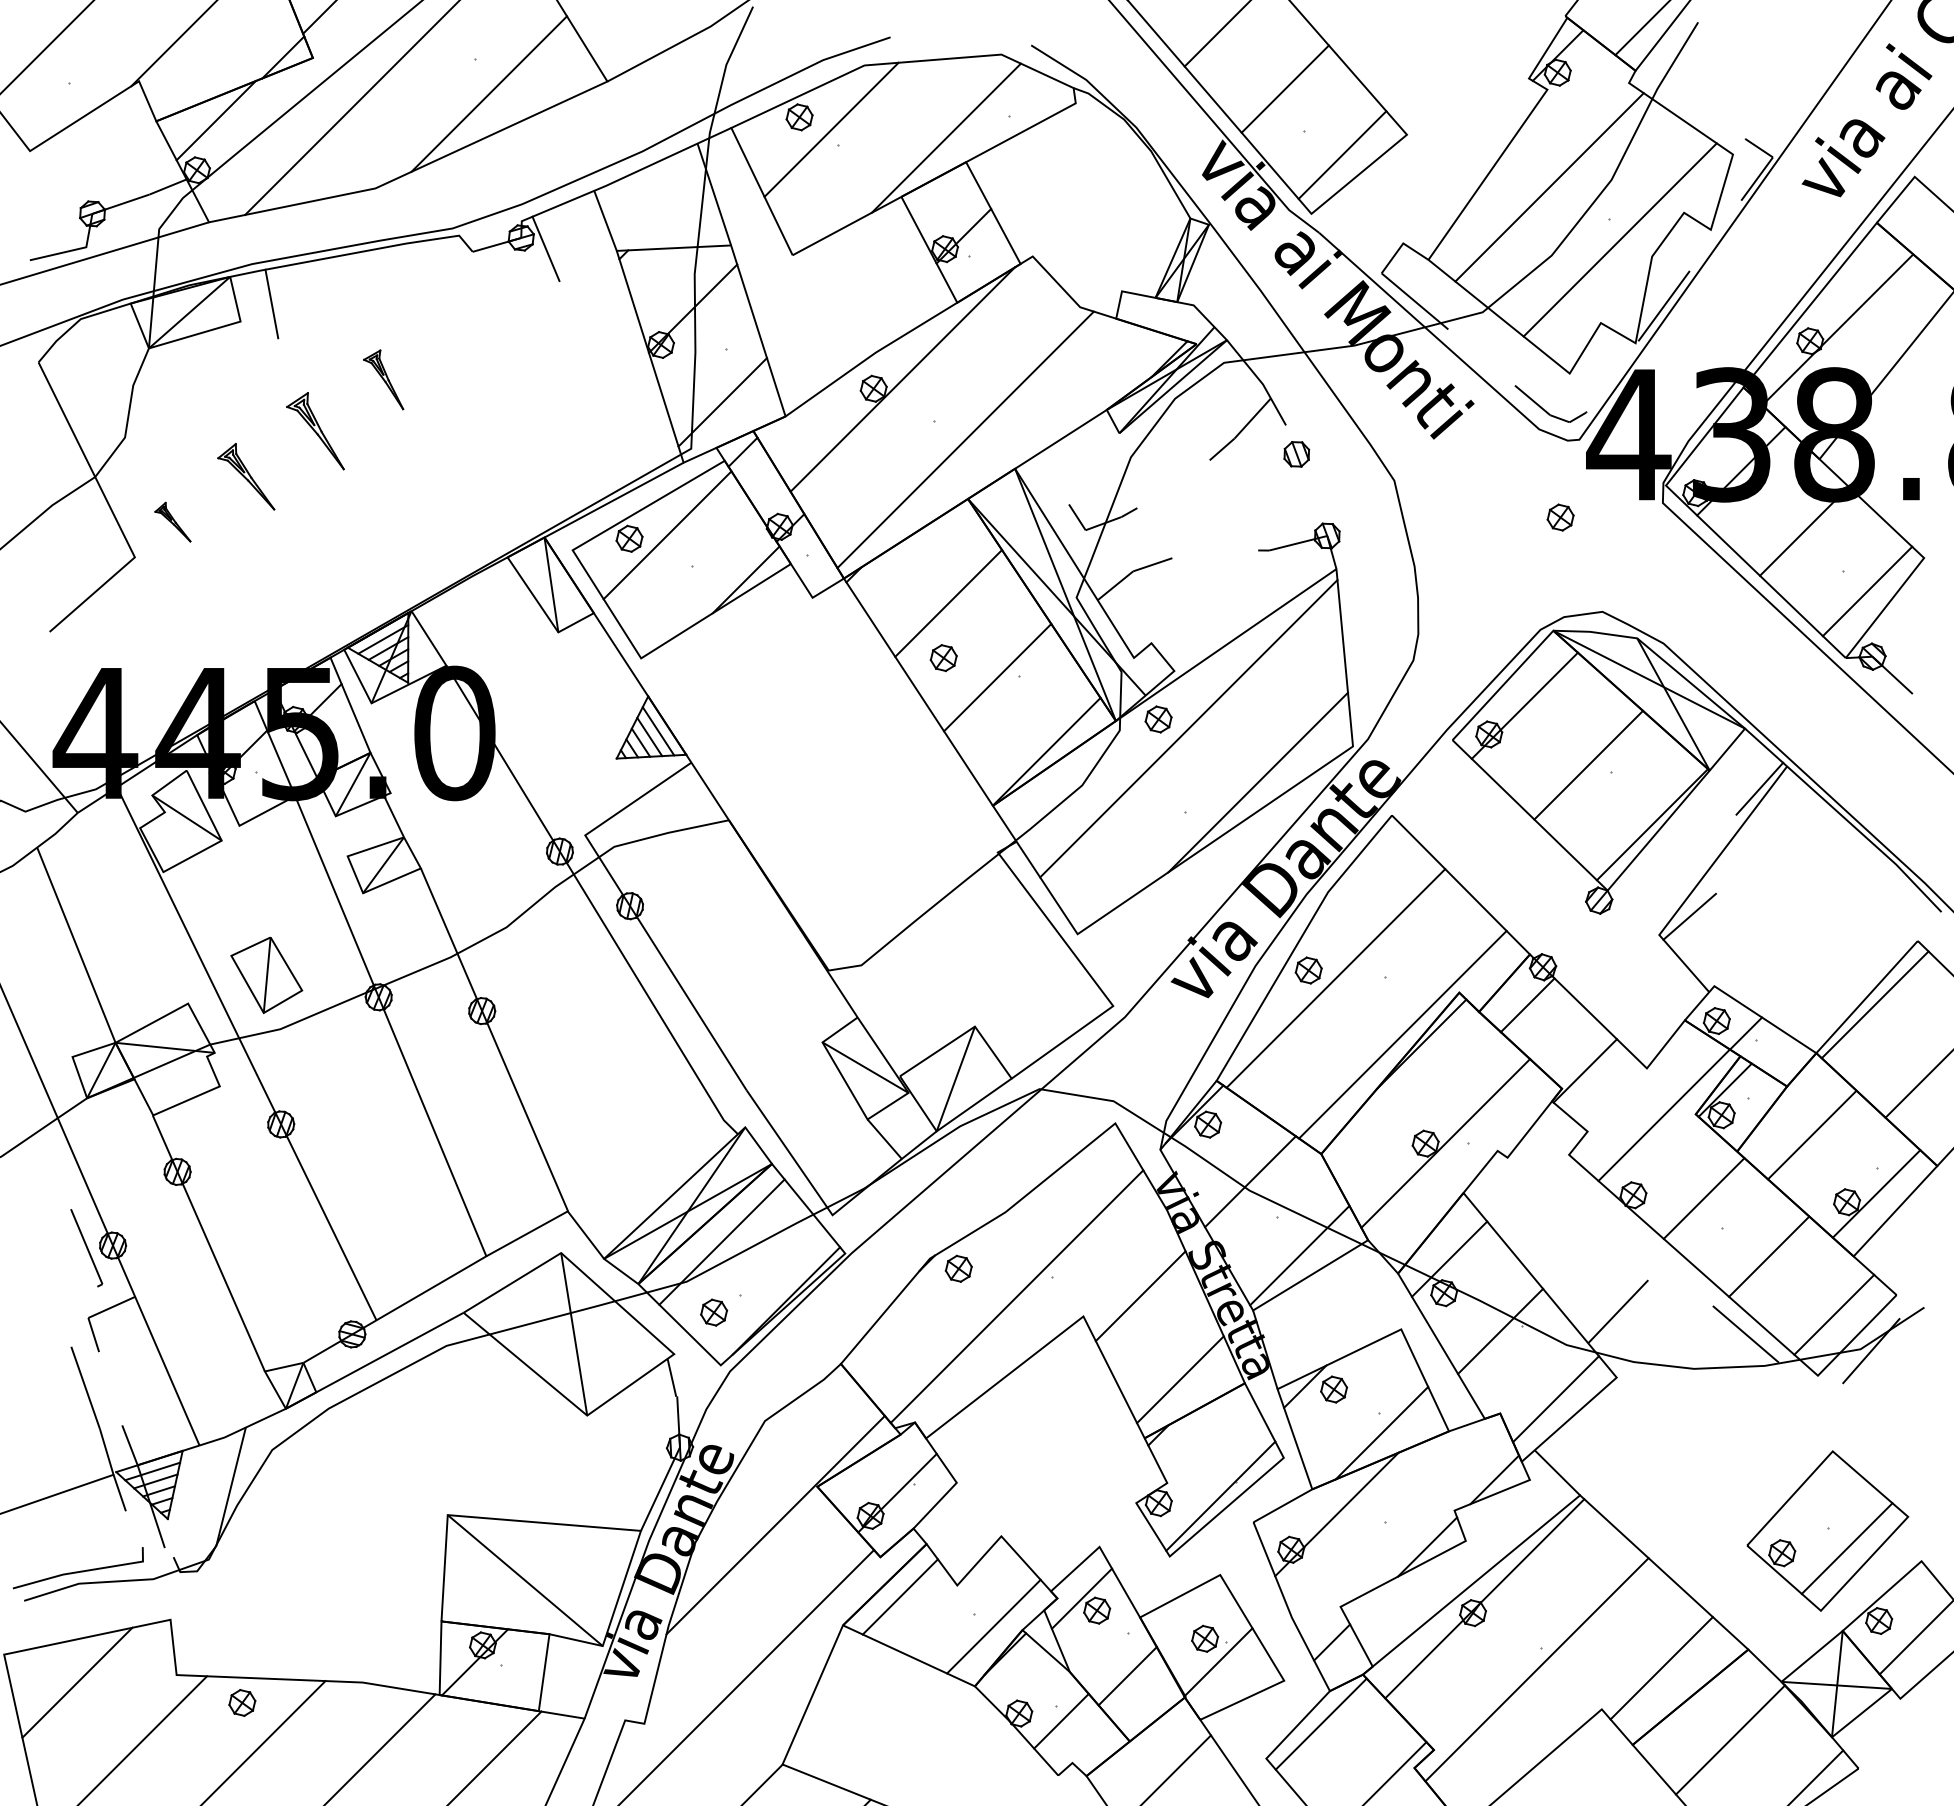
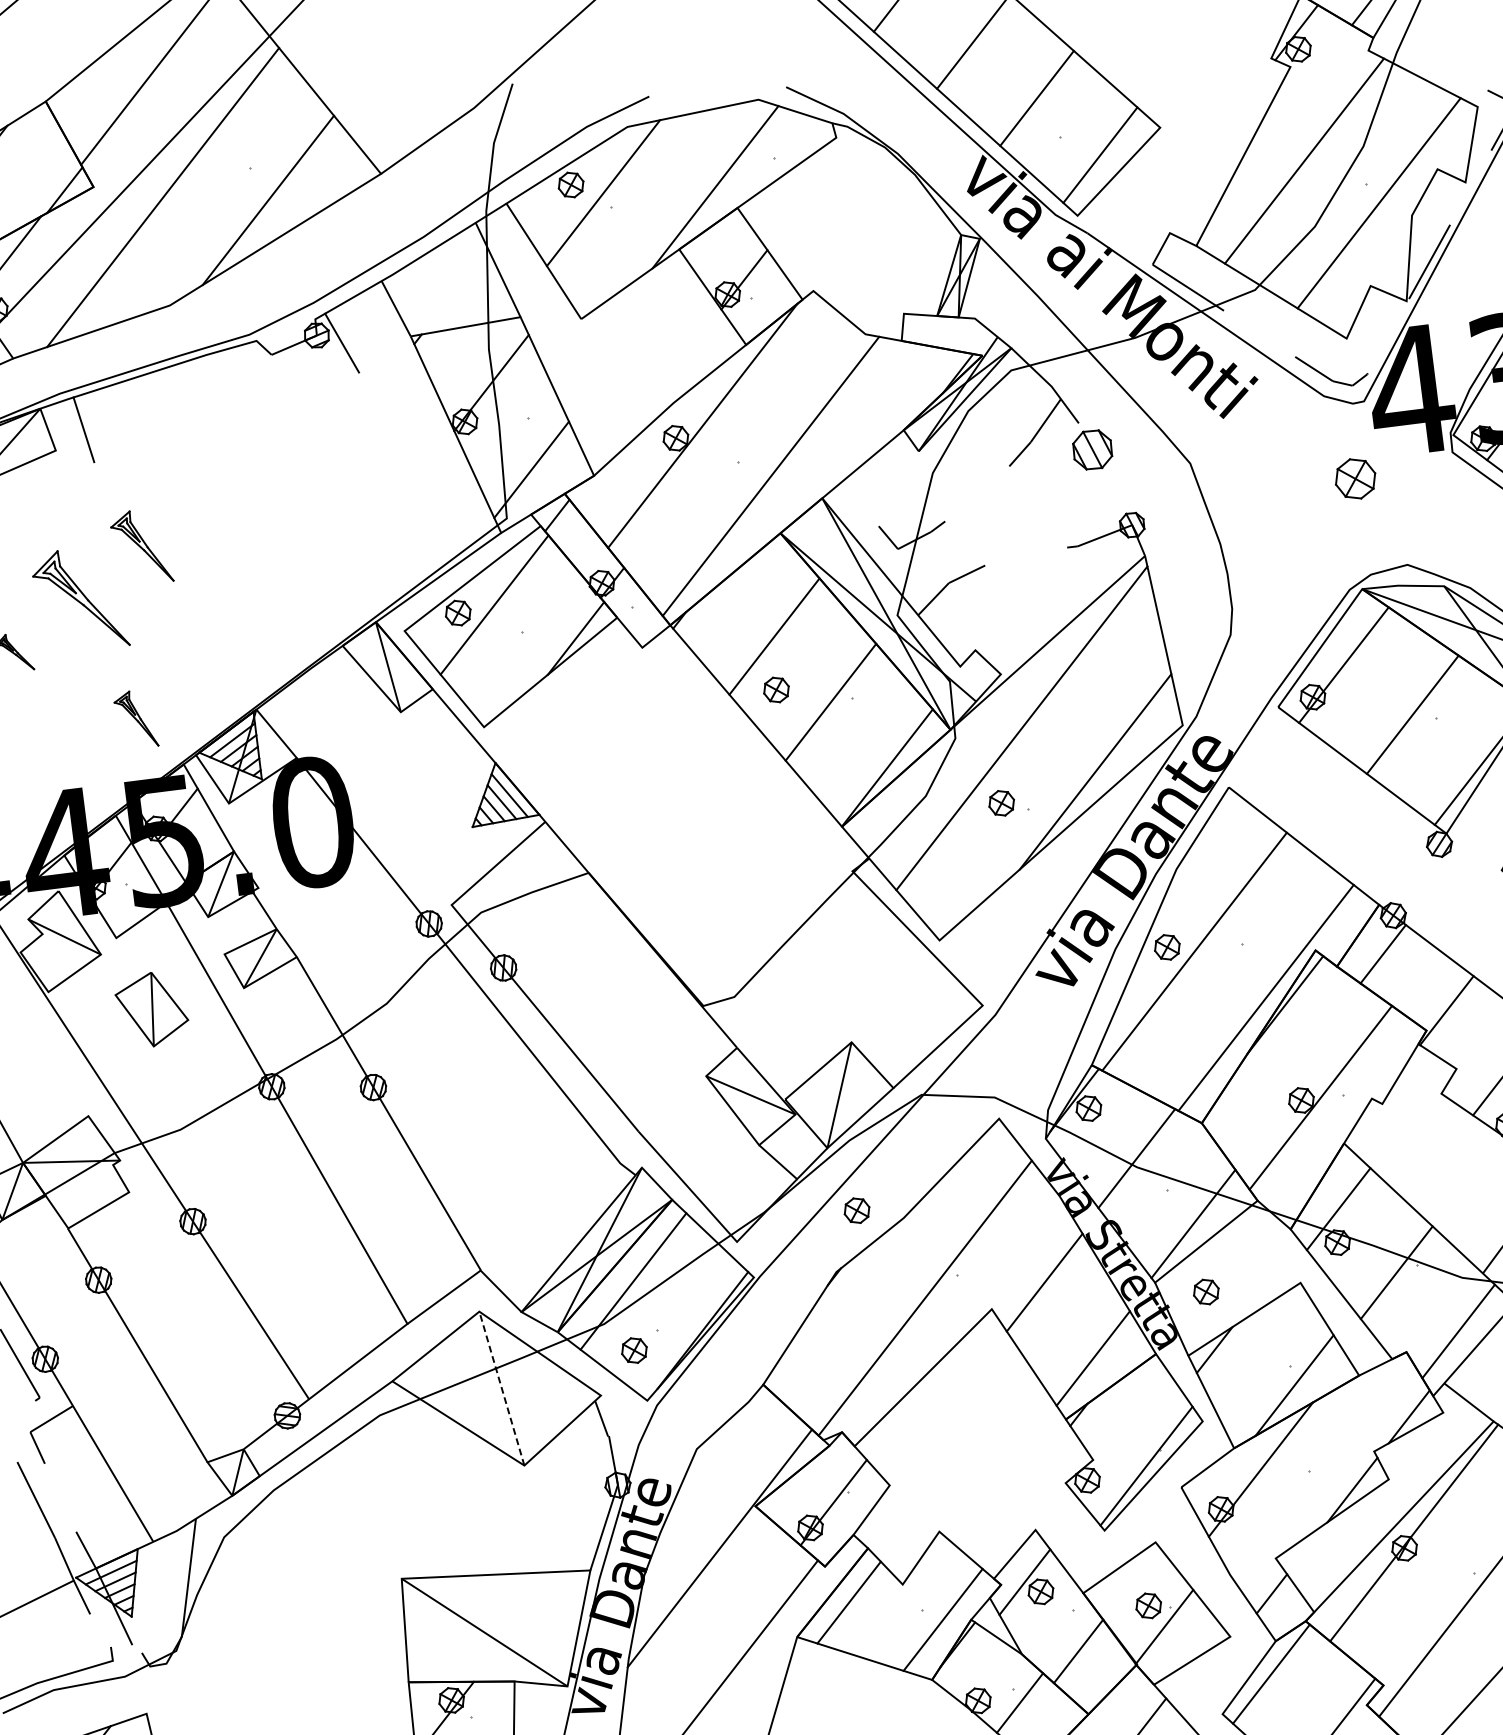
part: (383, 379) -> (135, 719), moved
part: (1296, 454) -> (1092, 450), size x1.6
part: (246, 476) -> (80, 599), size x1.6
part: (1560, 517) -> (1355, 478), size x1.6
part: (1158, 719) -> (1001, 803), moved
part: (266, 975) -> (151, 1009), moved
part: (958, 1268) -> (856, 1210), moved
line: (574, 1333) -> (502, 1387), solid -> dashed
part: (1334, 1389) -> (1206, 1291), moved

